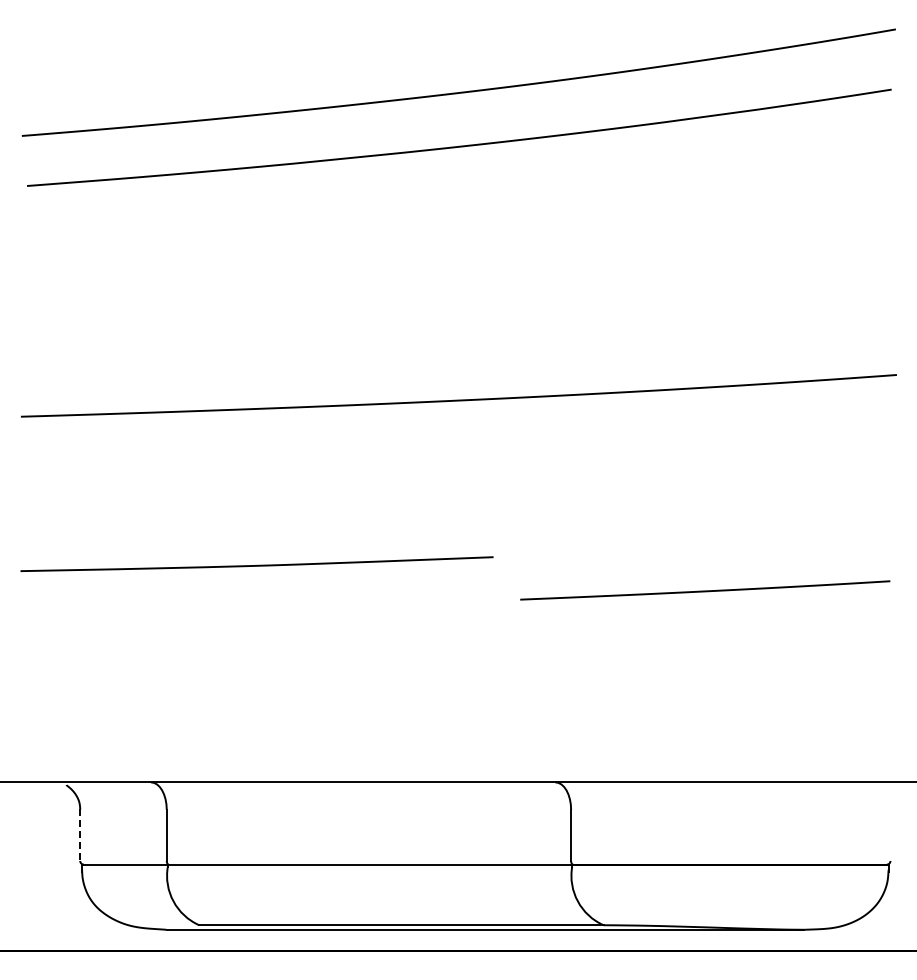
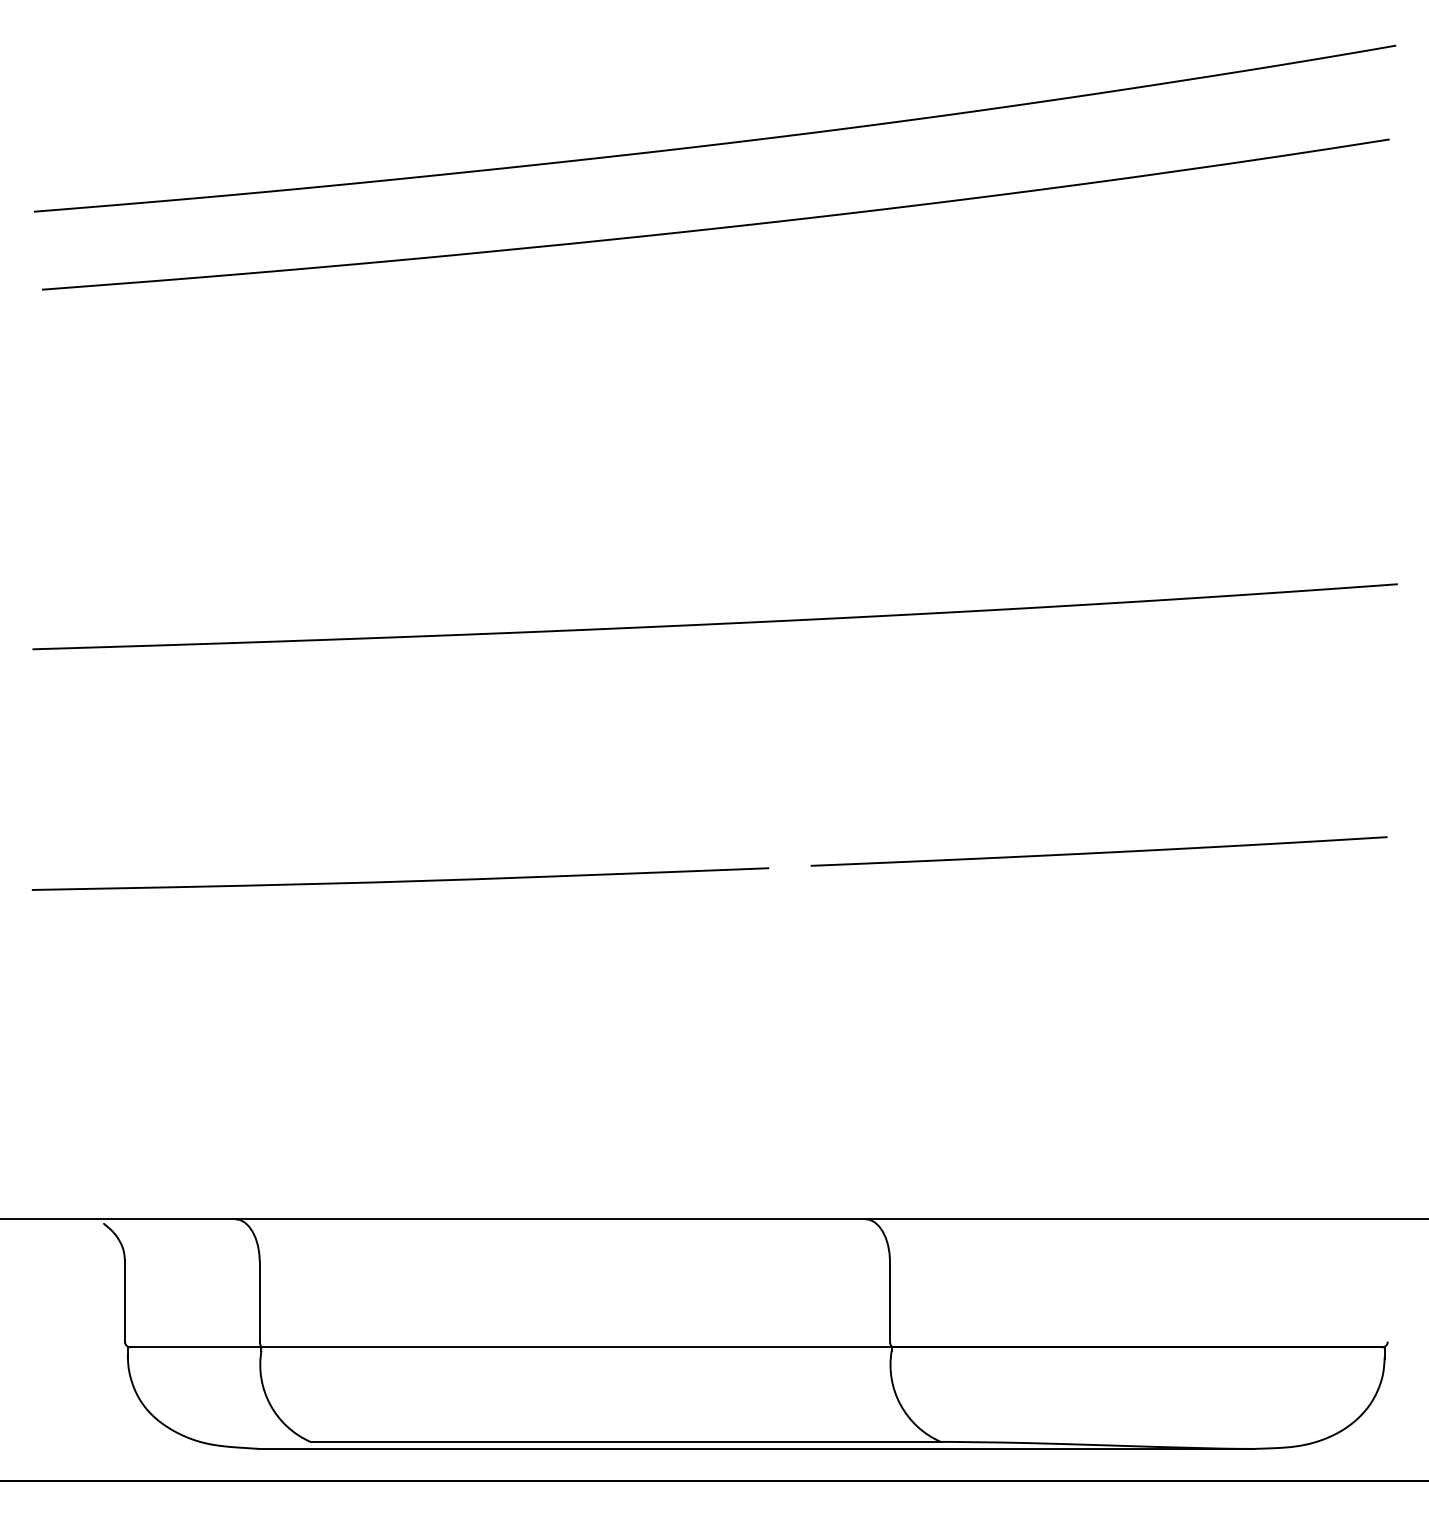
curve: (705, 590) -> (1099, 851), moved
line: (80, 835) -> (125, 1301), dashed -> solid

